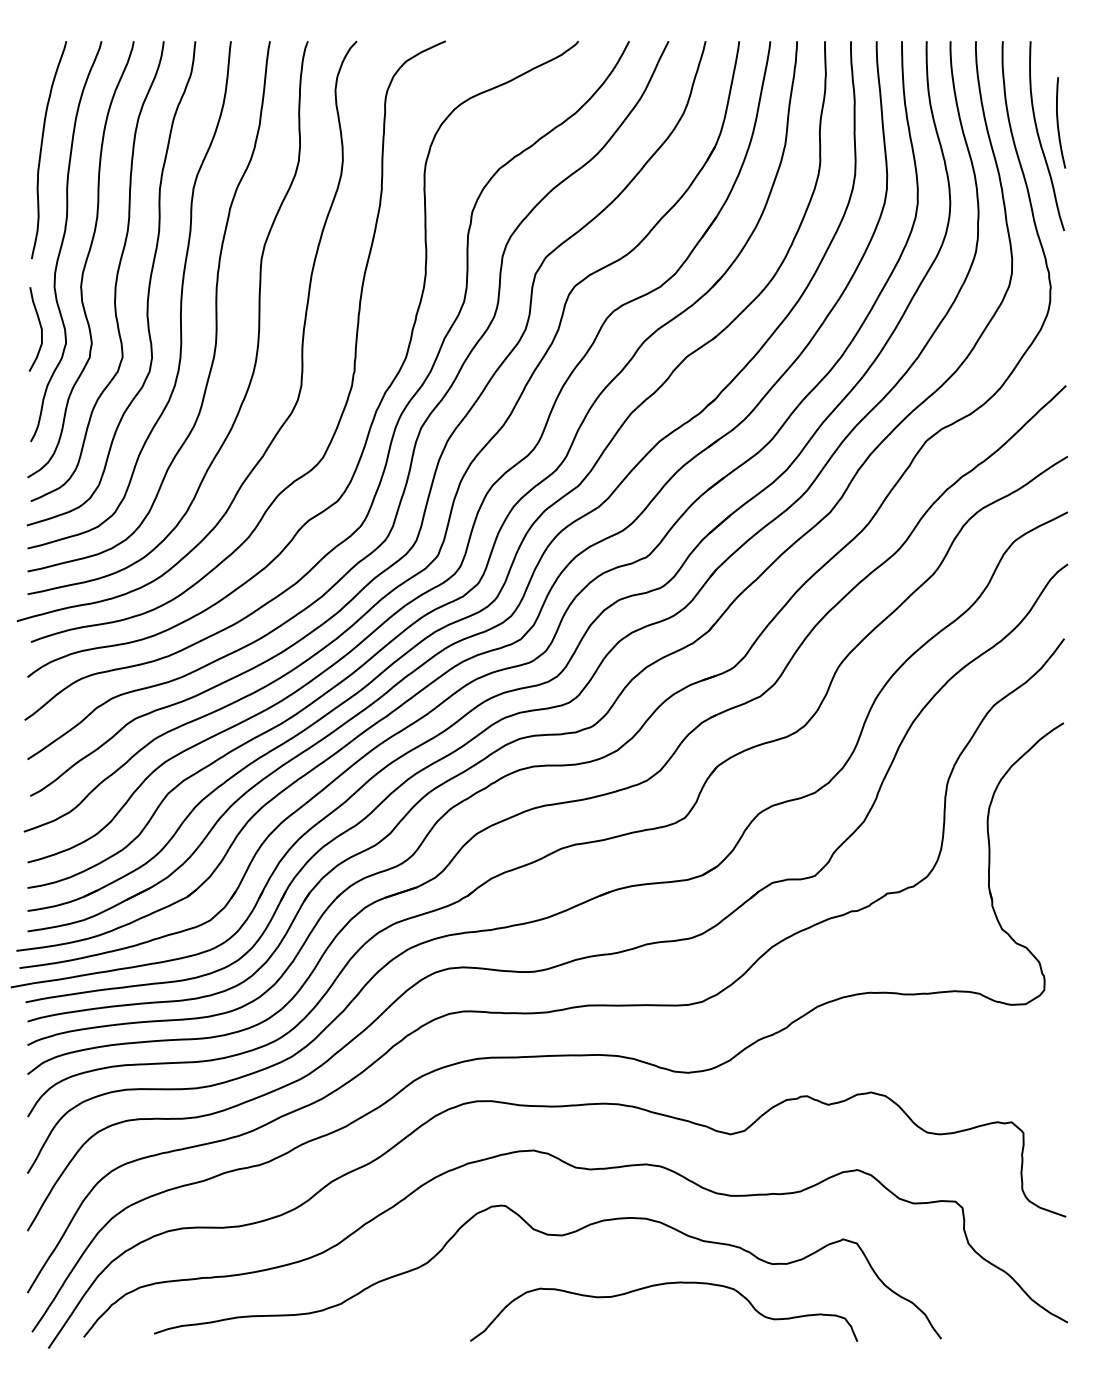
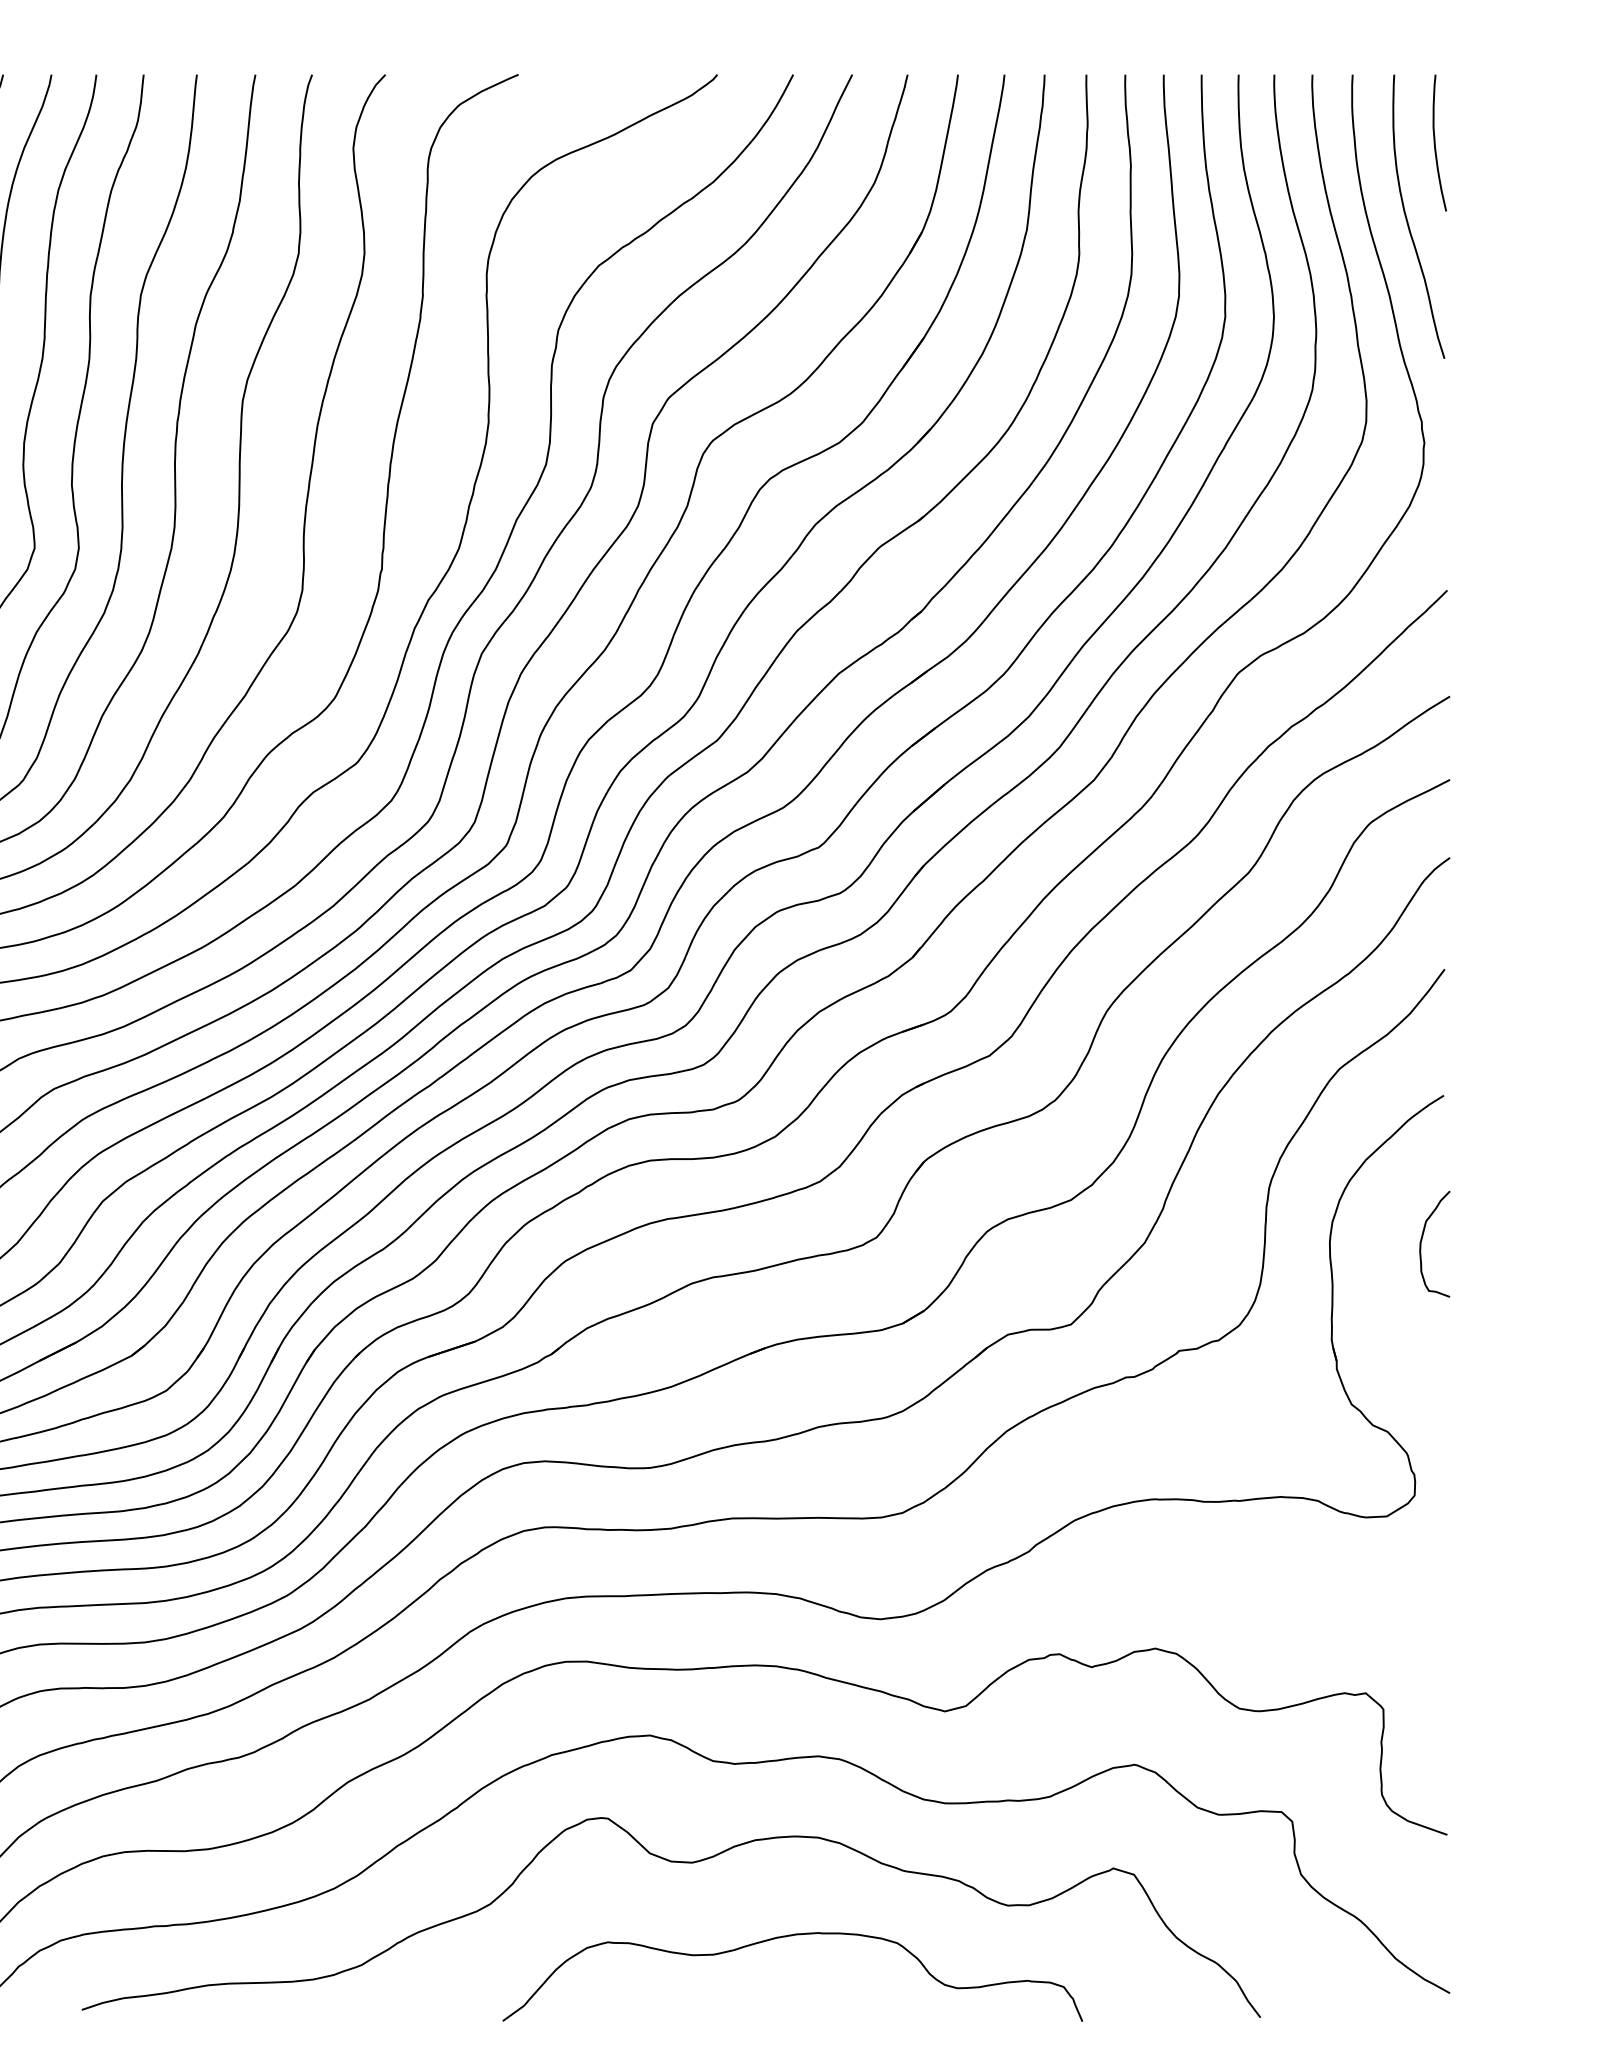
curve: (1058, 122) -> (1435, 142), moved
curve: (1049, 822) -> (1422, 1244), added
curve: (661, 1285) -> (789, 1937), moved

